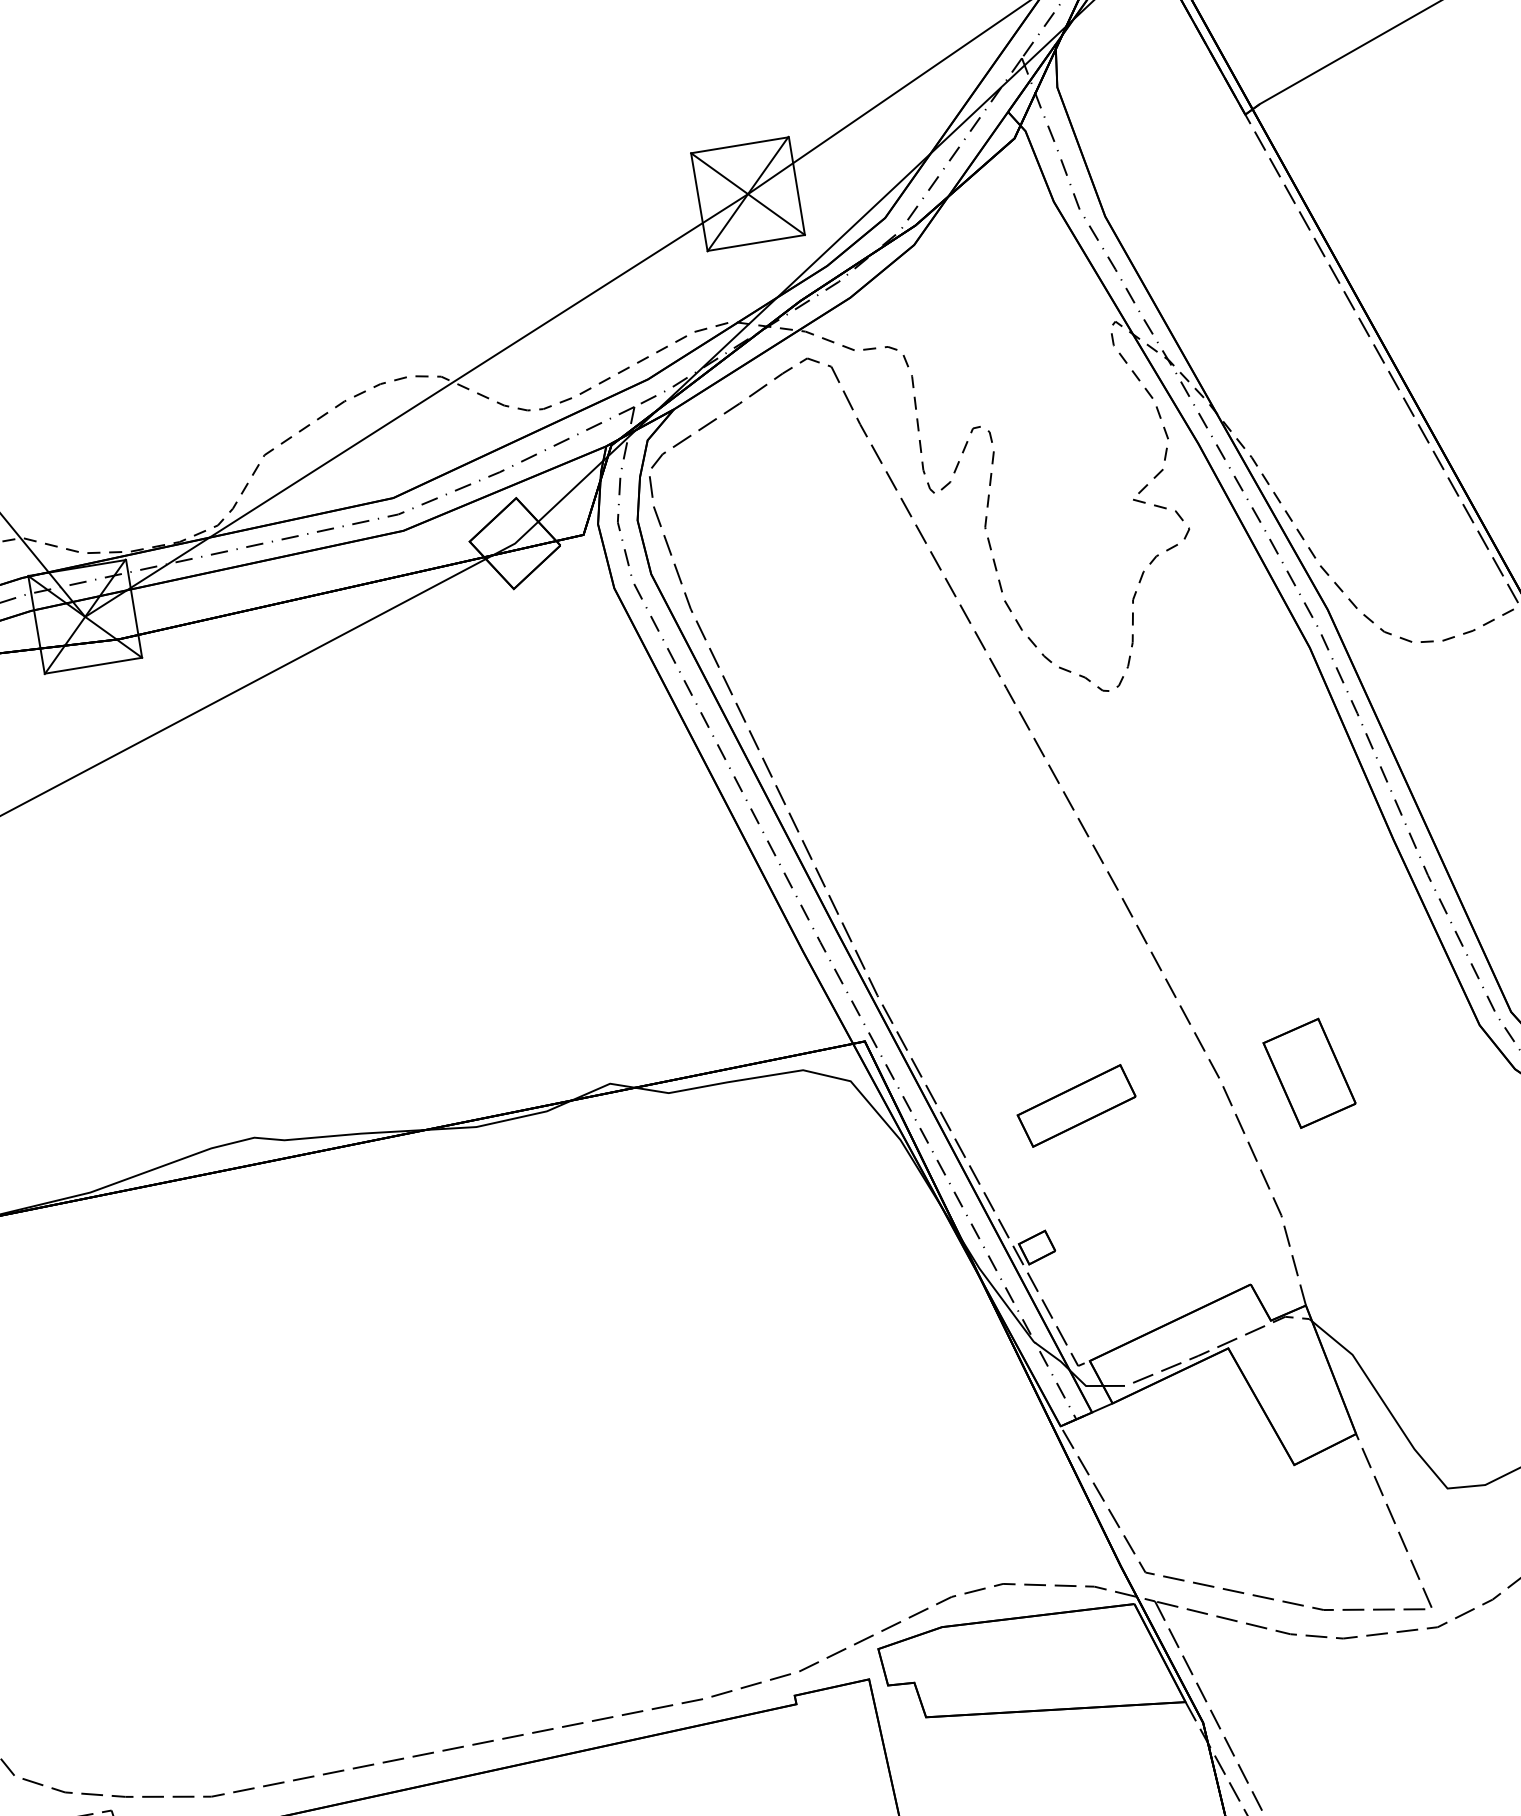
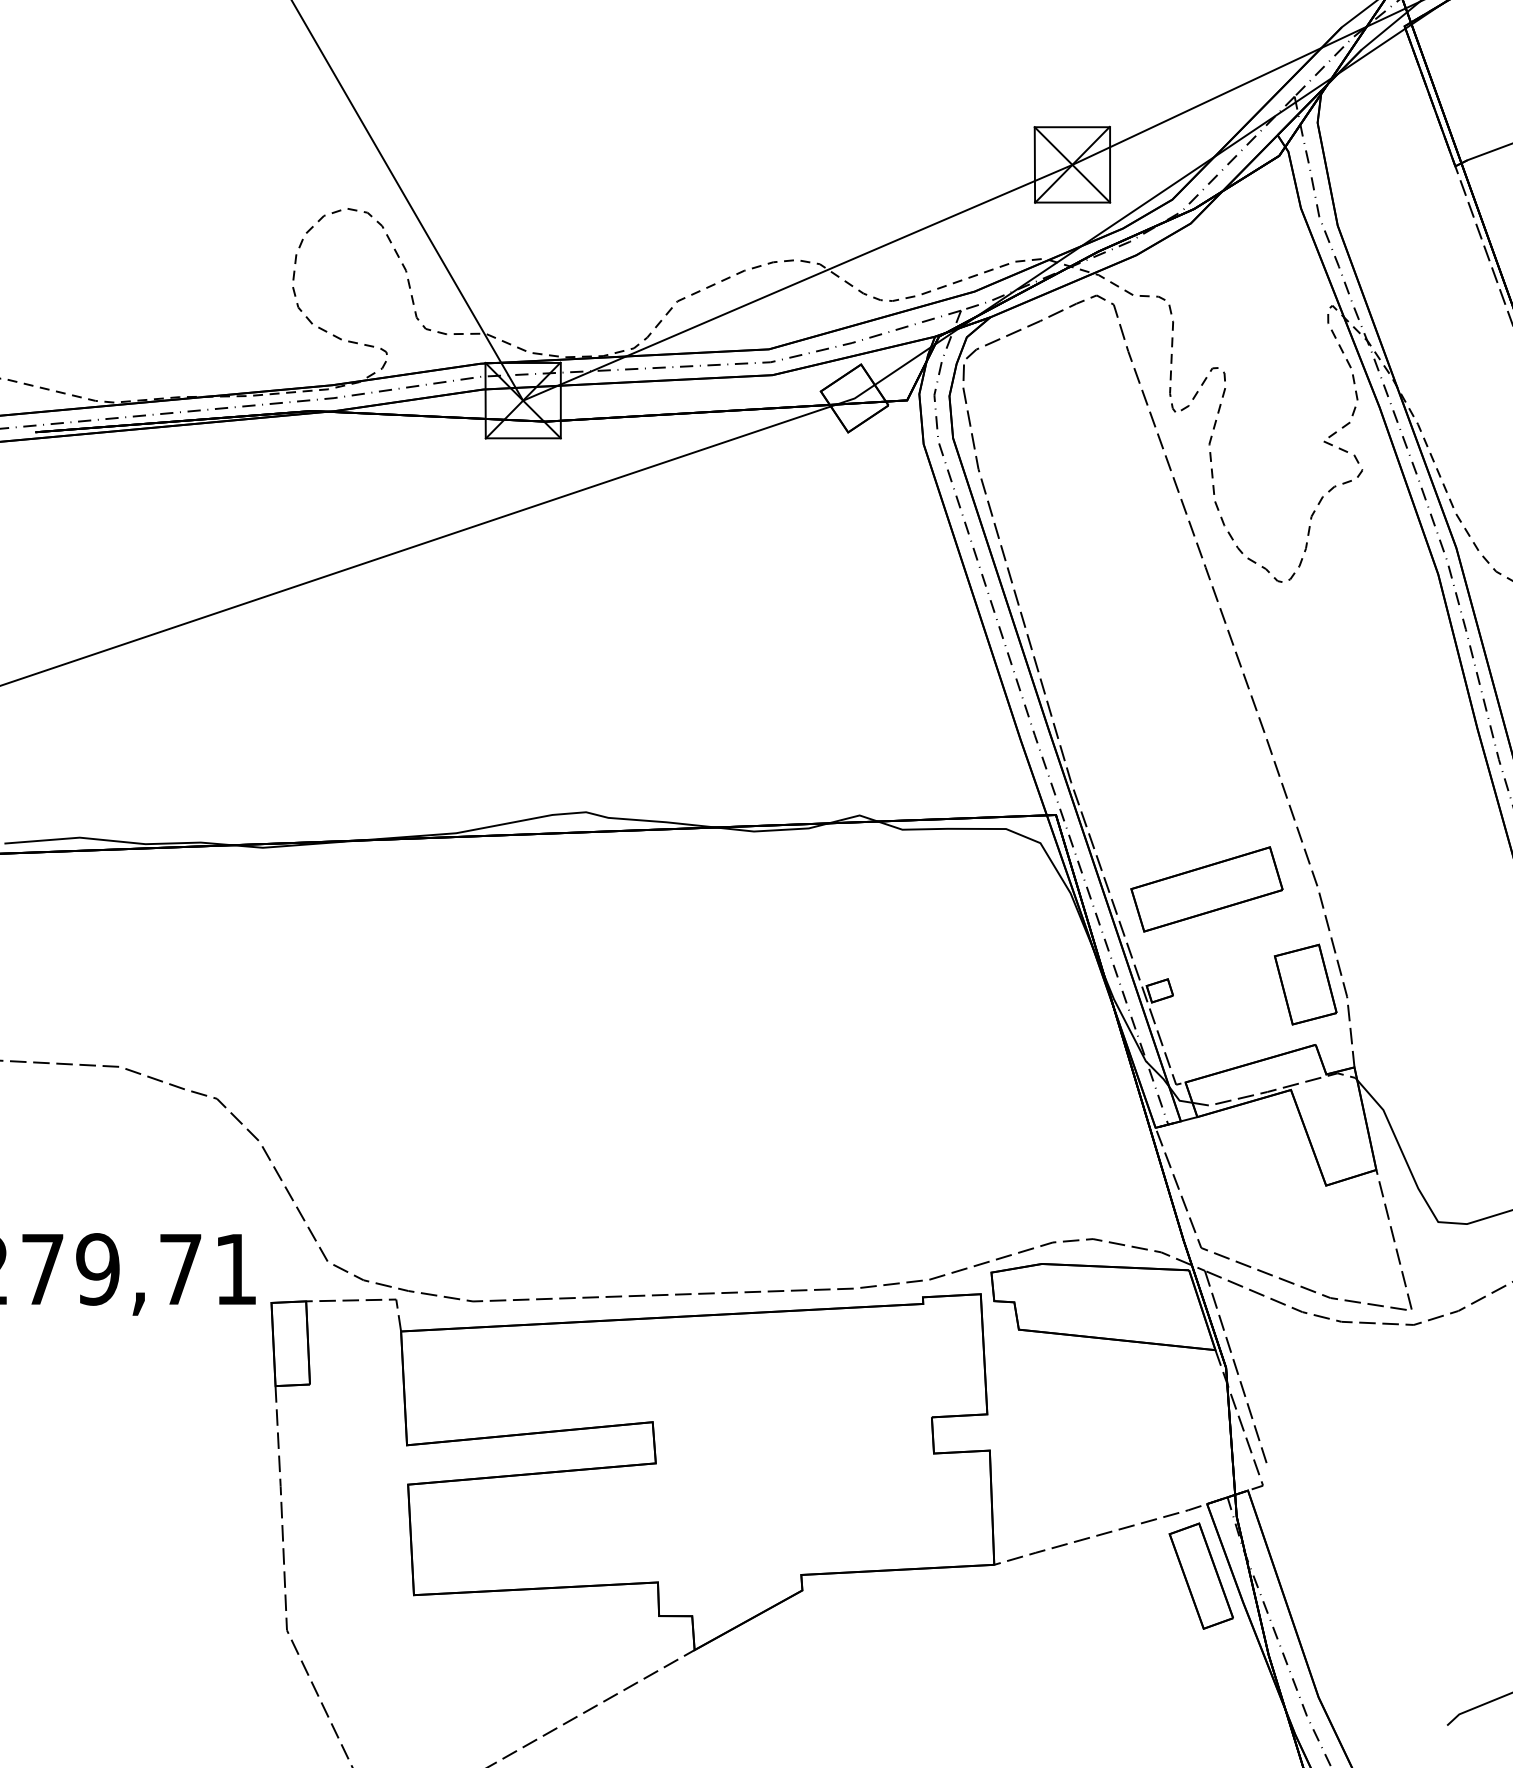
part: (1309, 1073) -> (1305, 984), moved
part: (1076, 1106) -> (1206, 889), size x1.67

